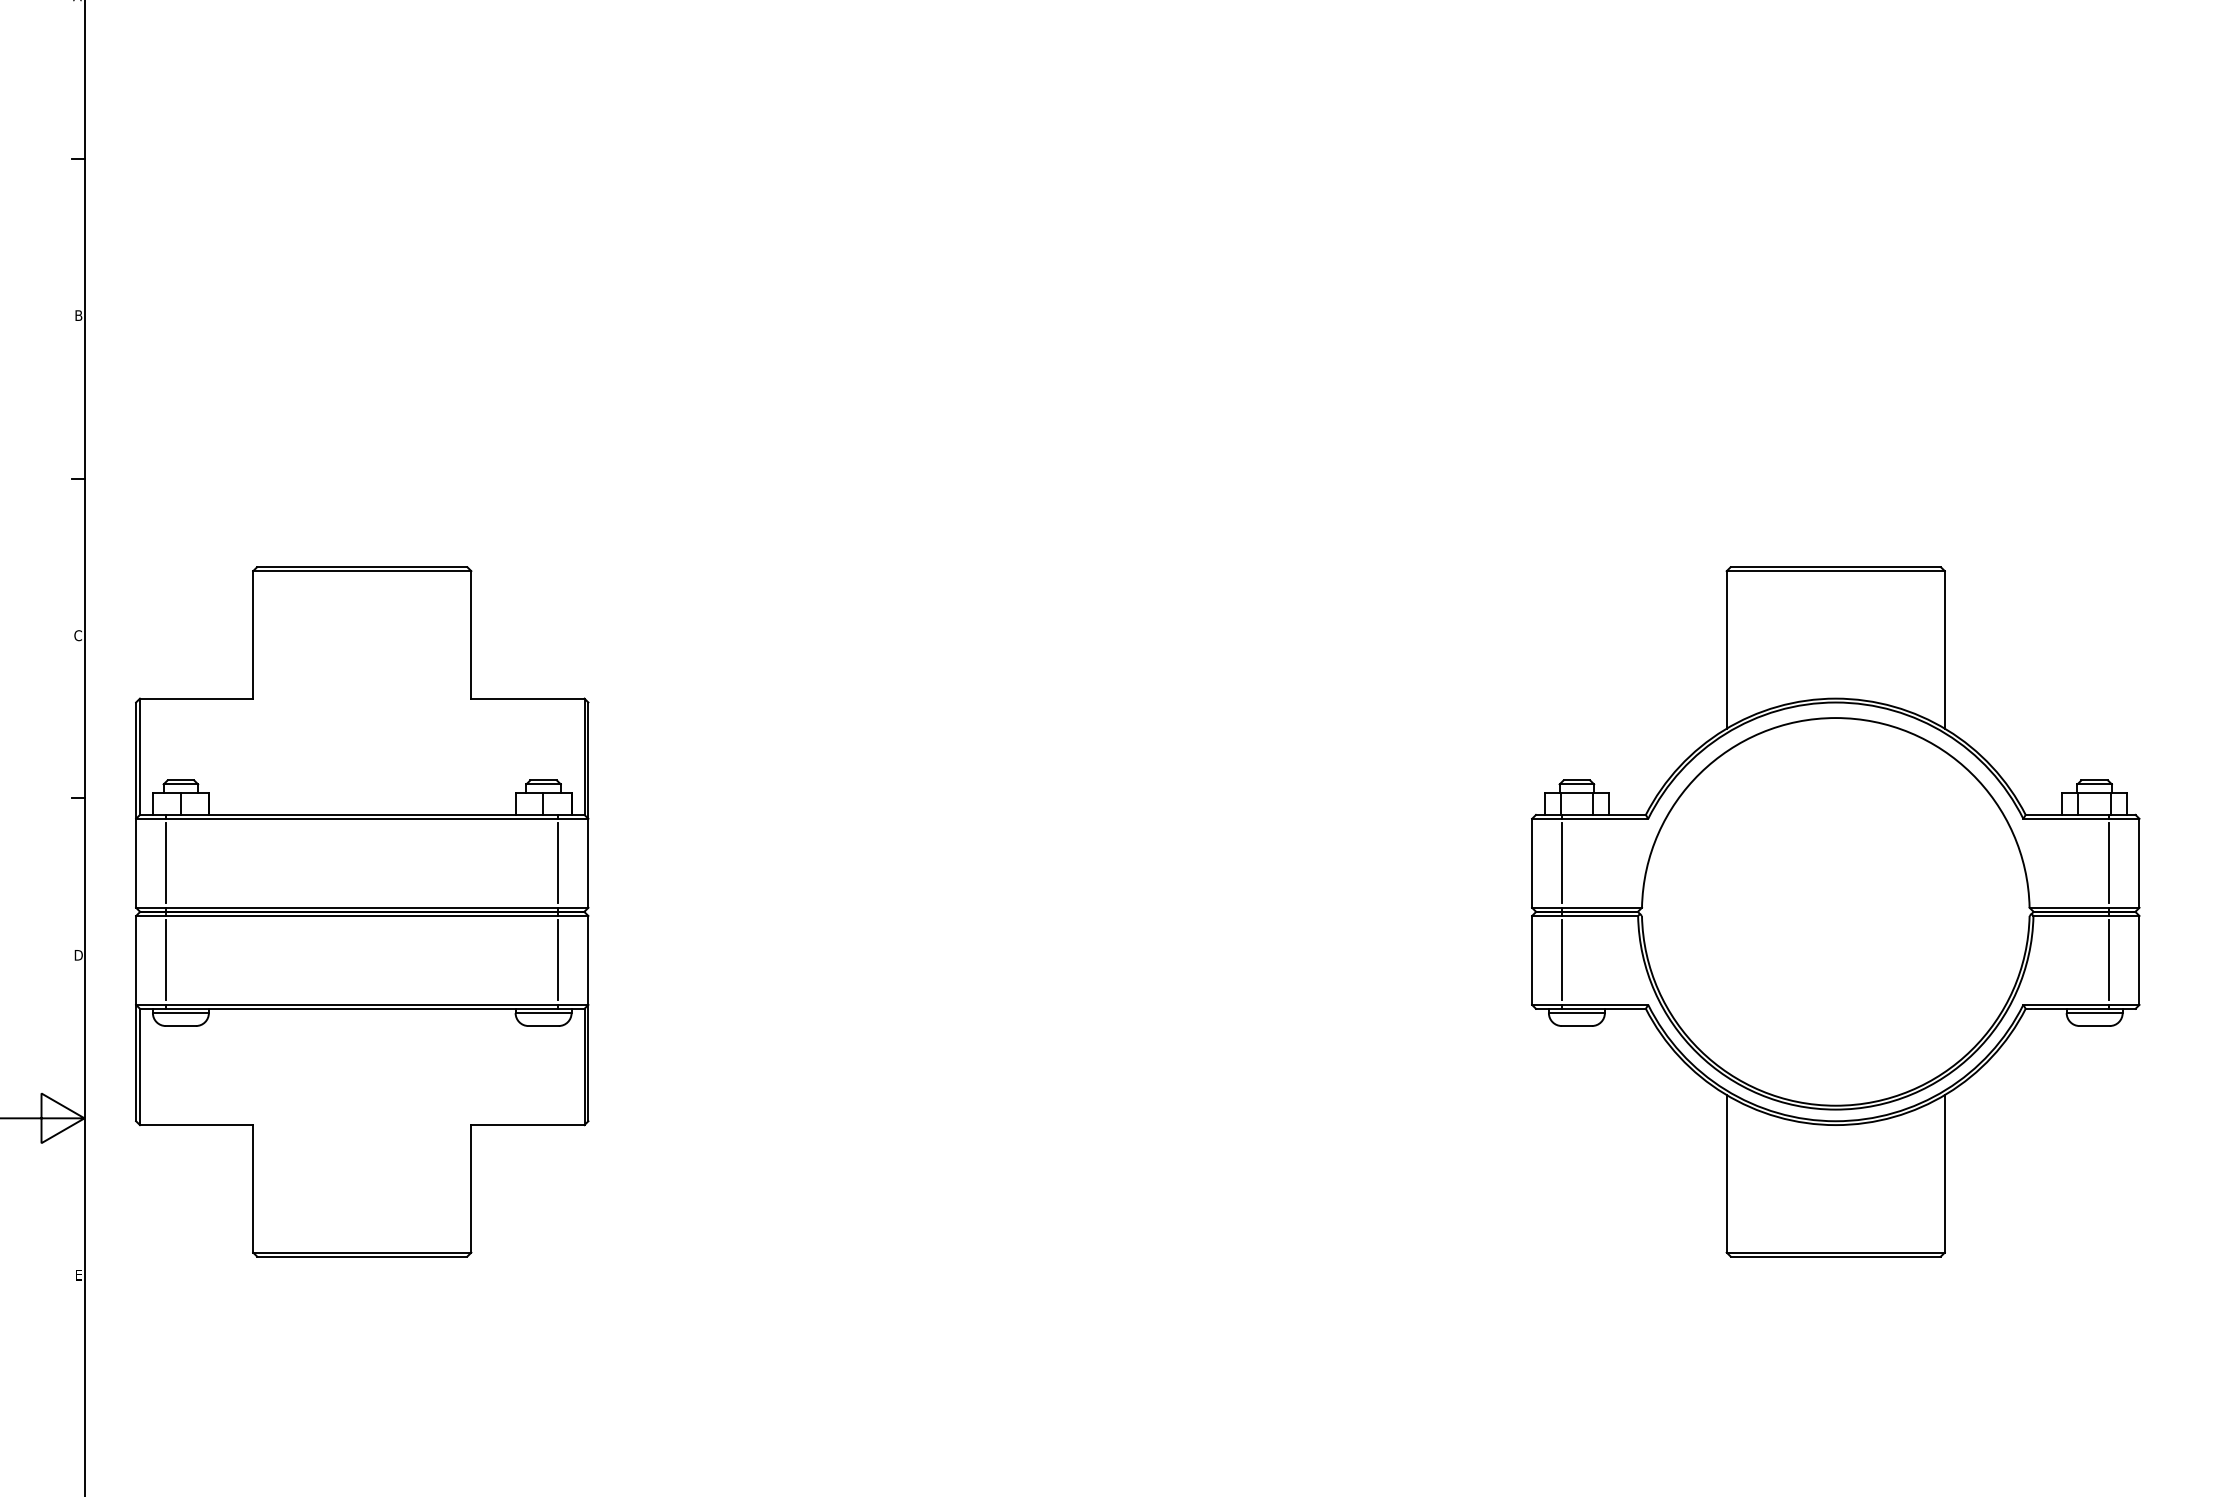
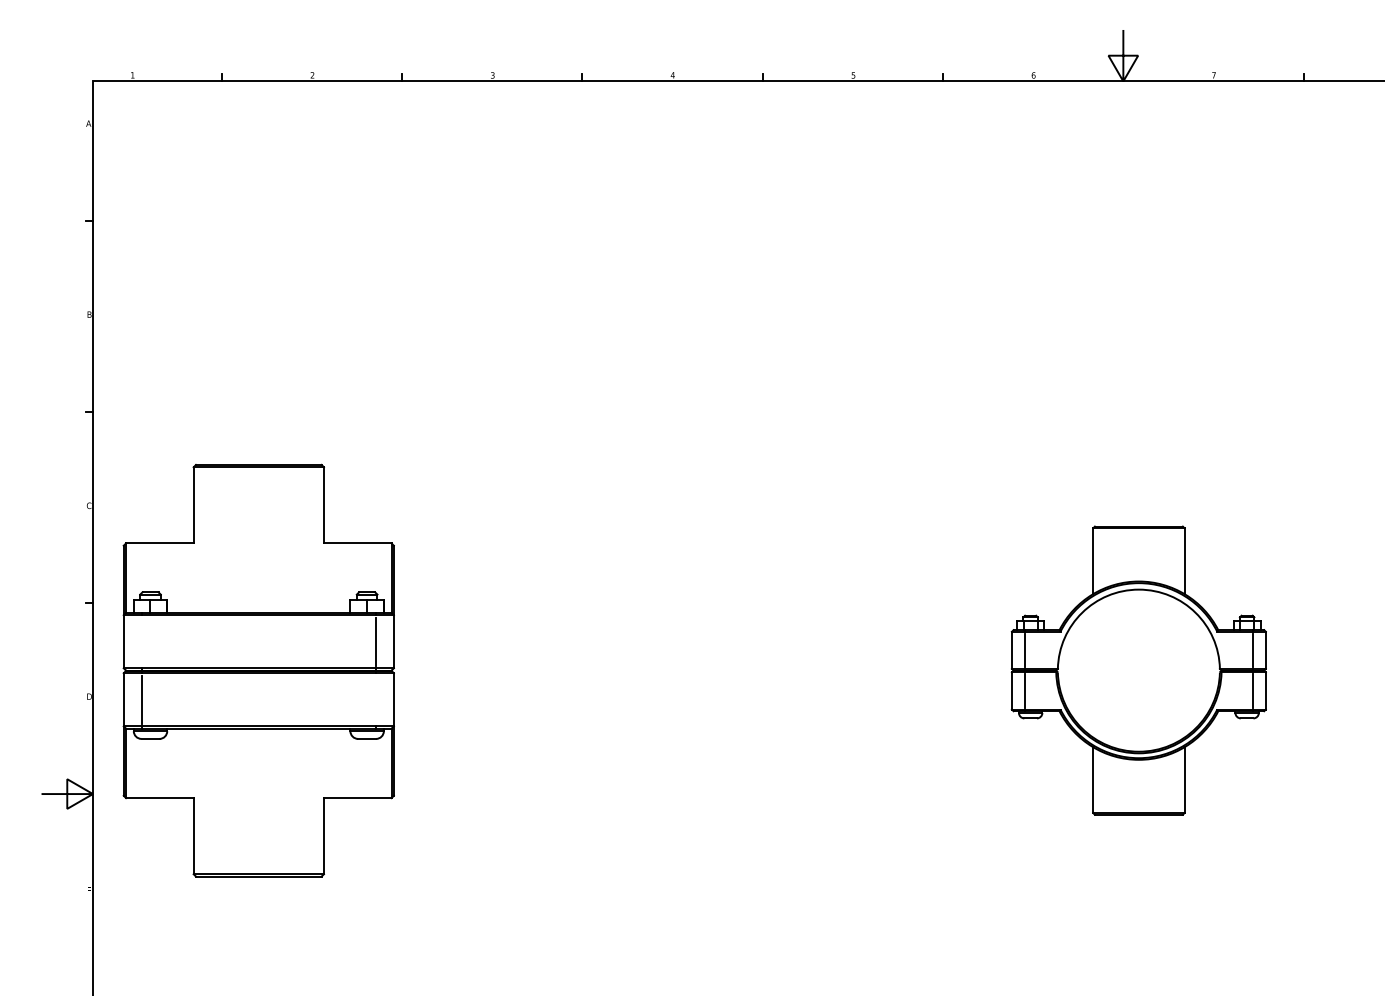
line: (165, 862) -> (141, 641), removed
part: (1835, 911) -> (1138, 670), size x0.7
line: (557, 960) -> (375, 699), removed

